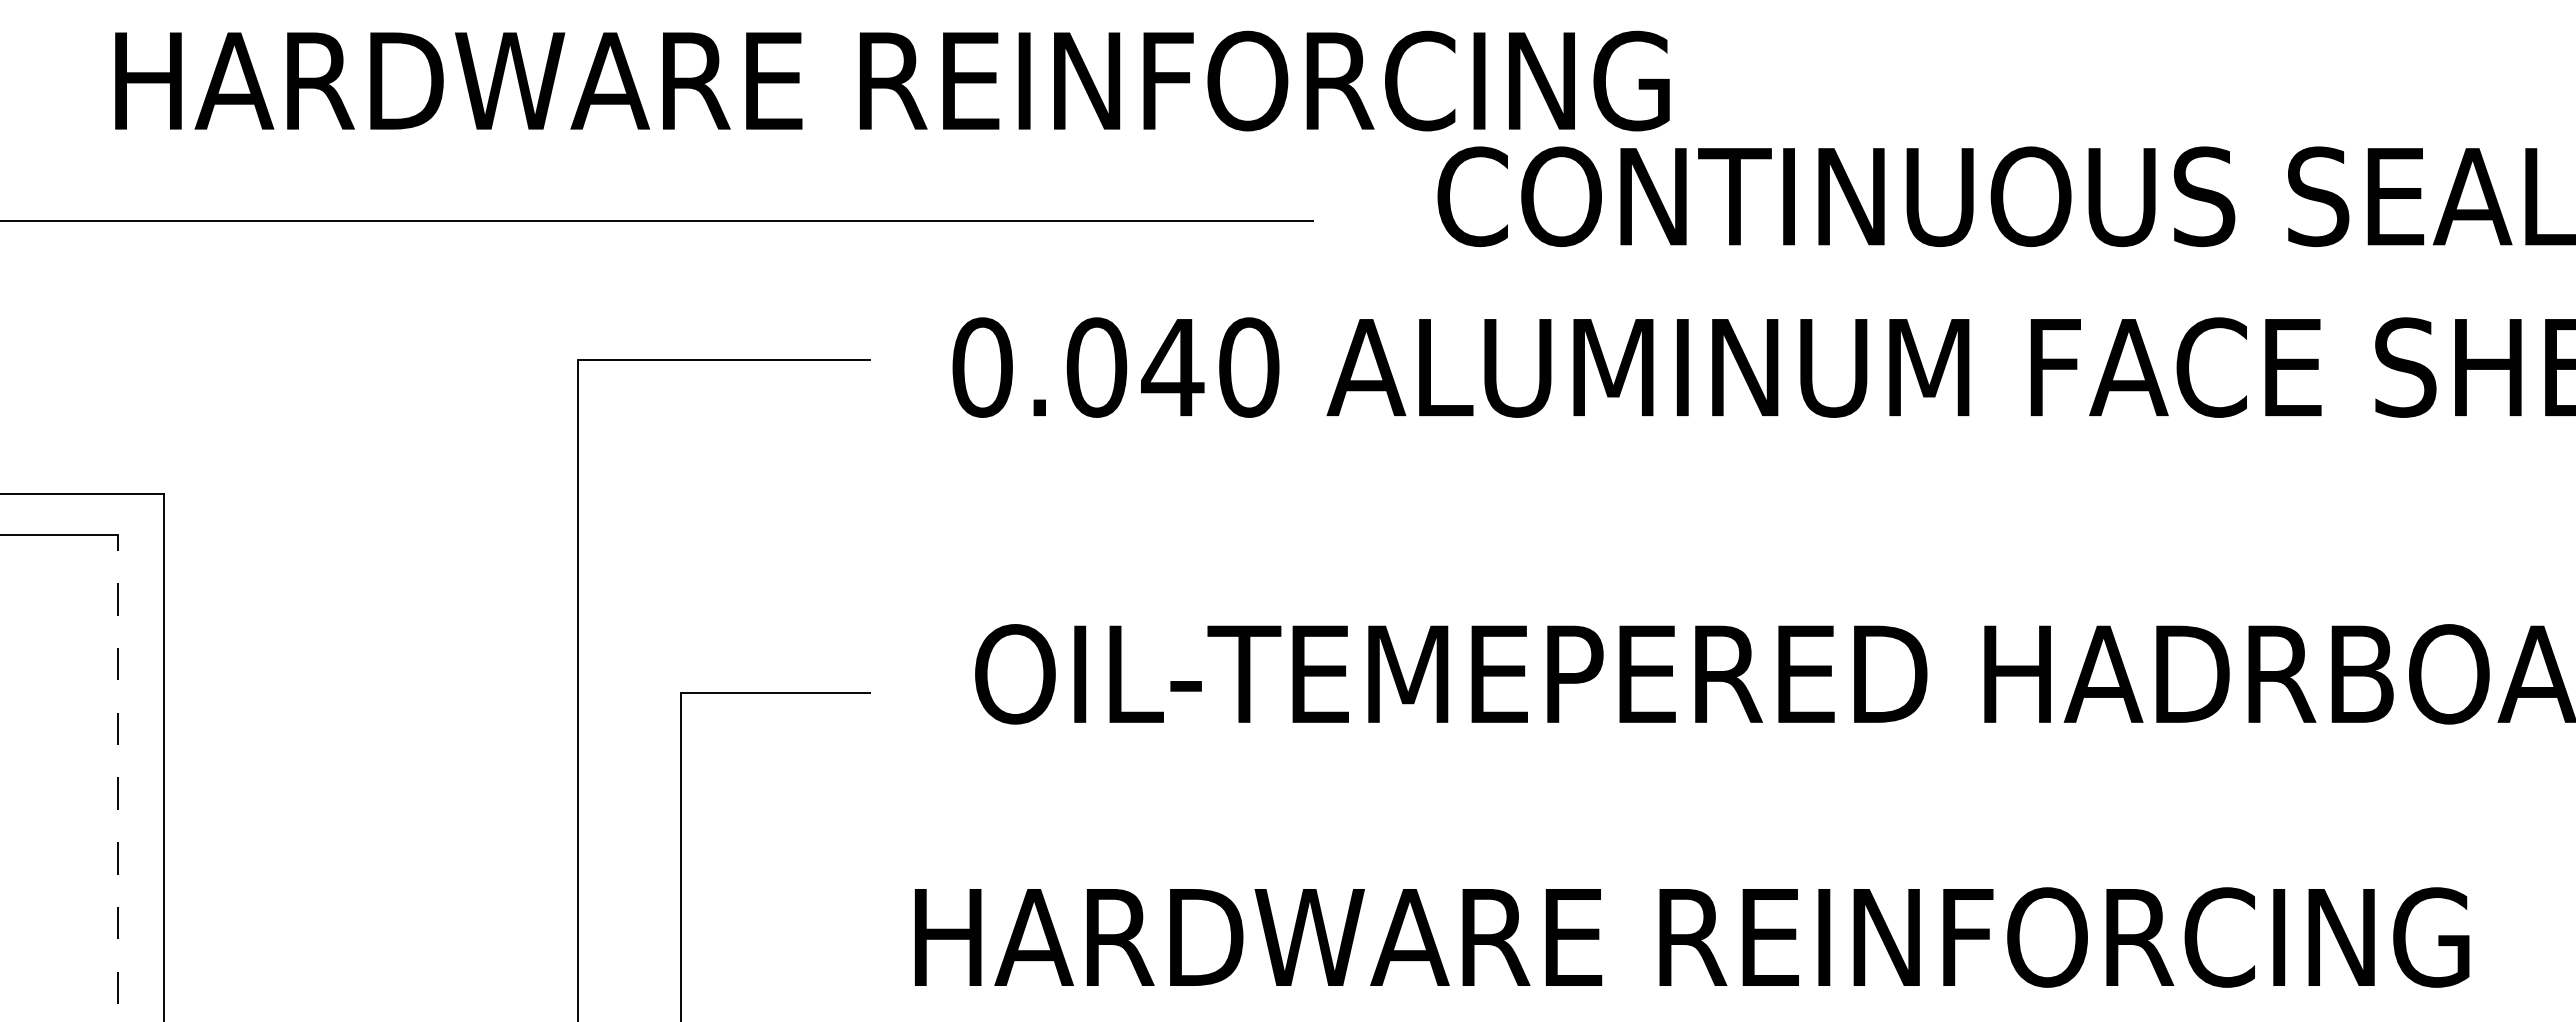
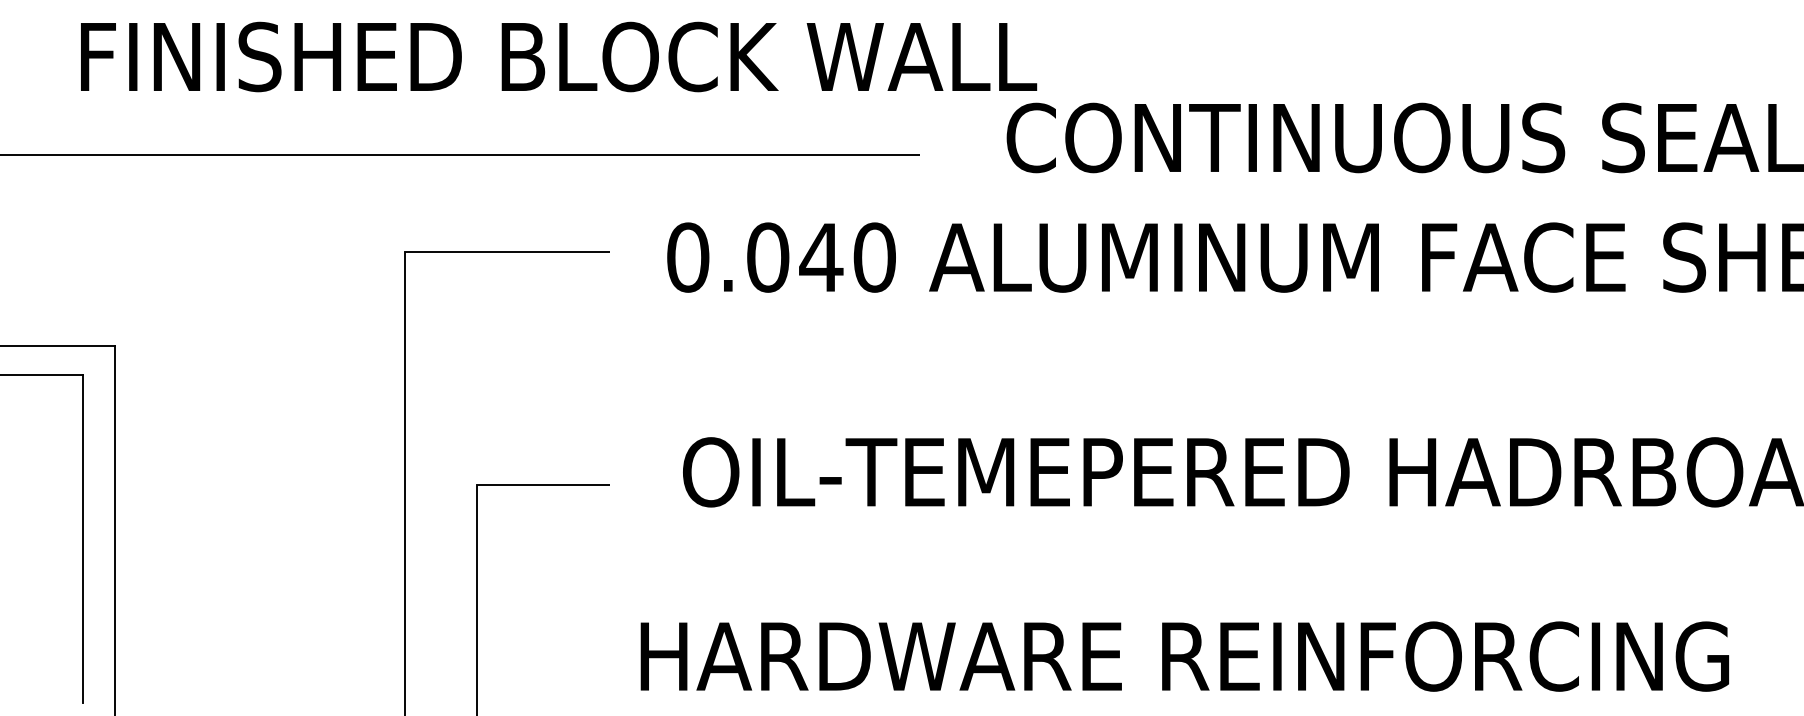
text: (898, 80) -> (629, 56), HARDWARE REINFORCING -> FINISHED BLOCK WALL
line: (118, 769) -> (83, 538), dashed -> solid

